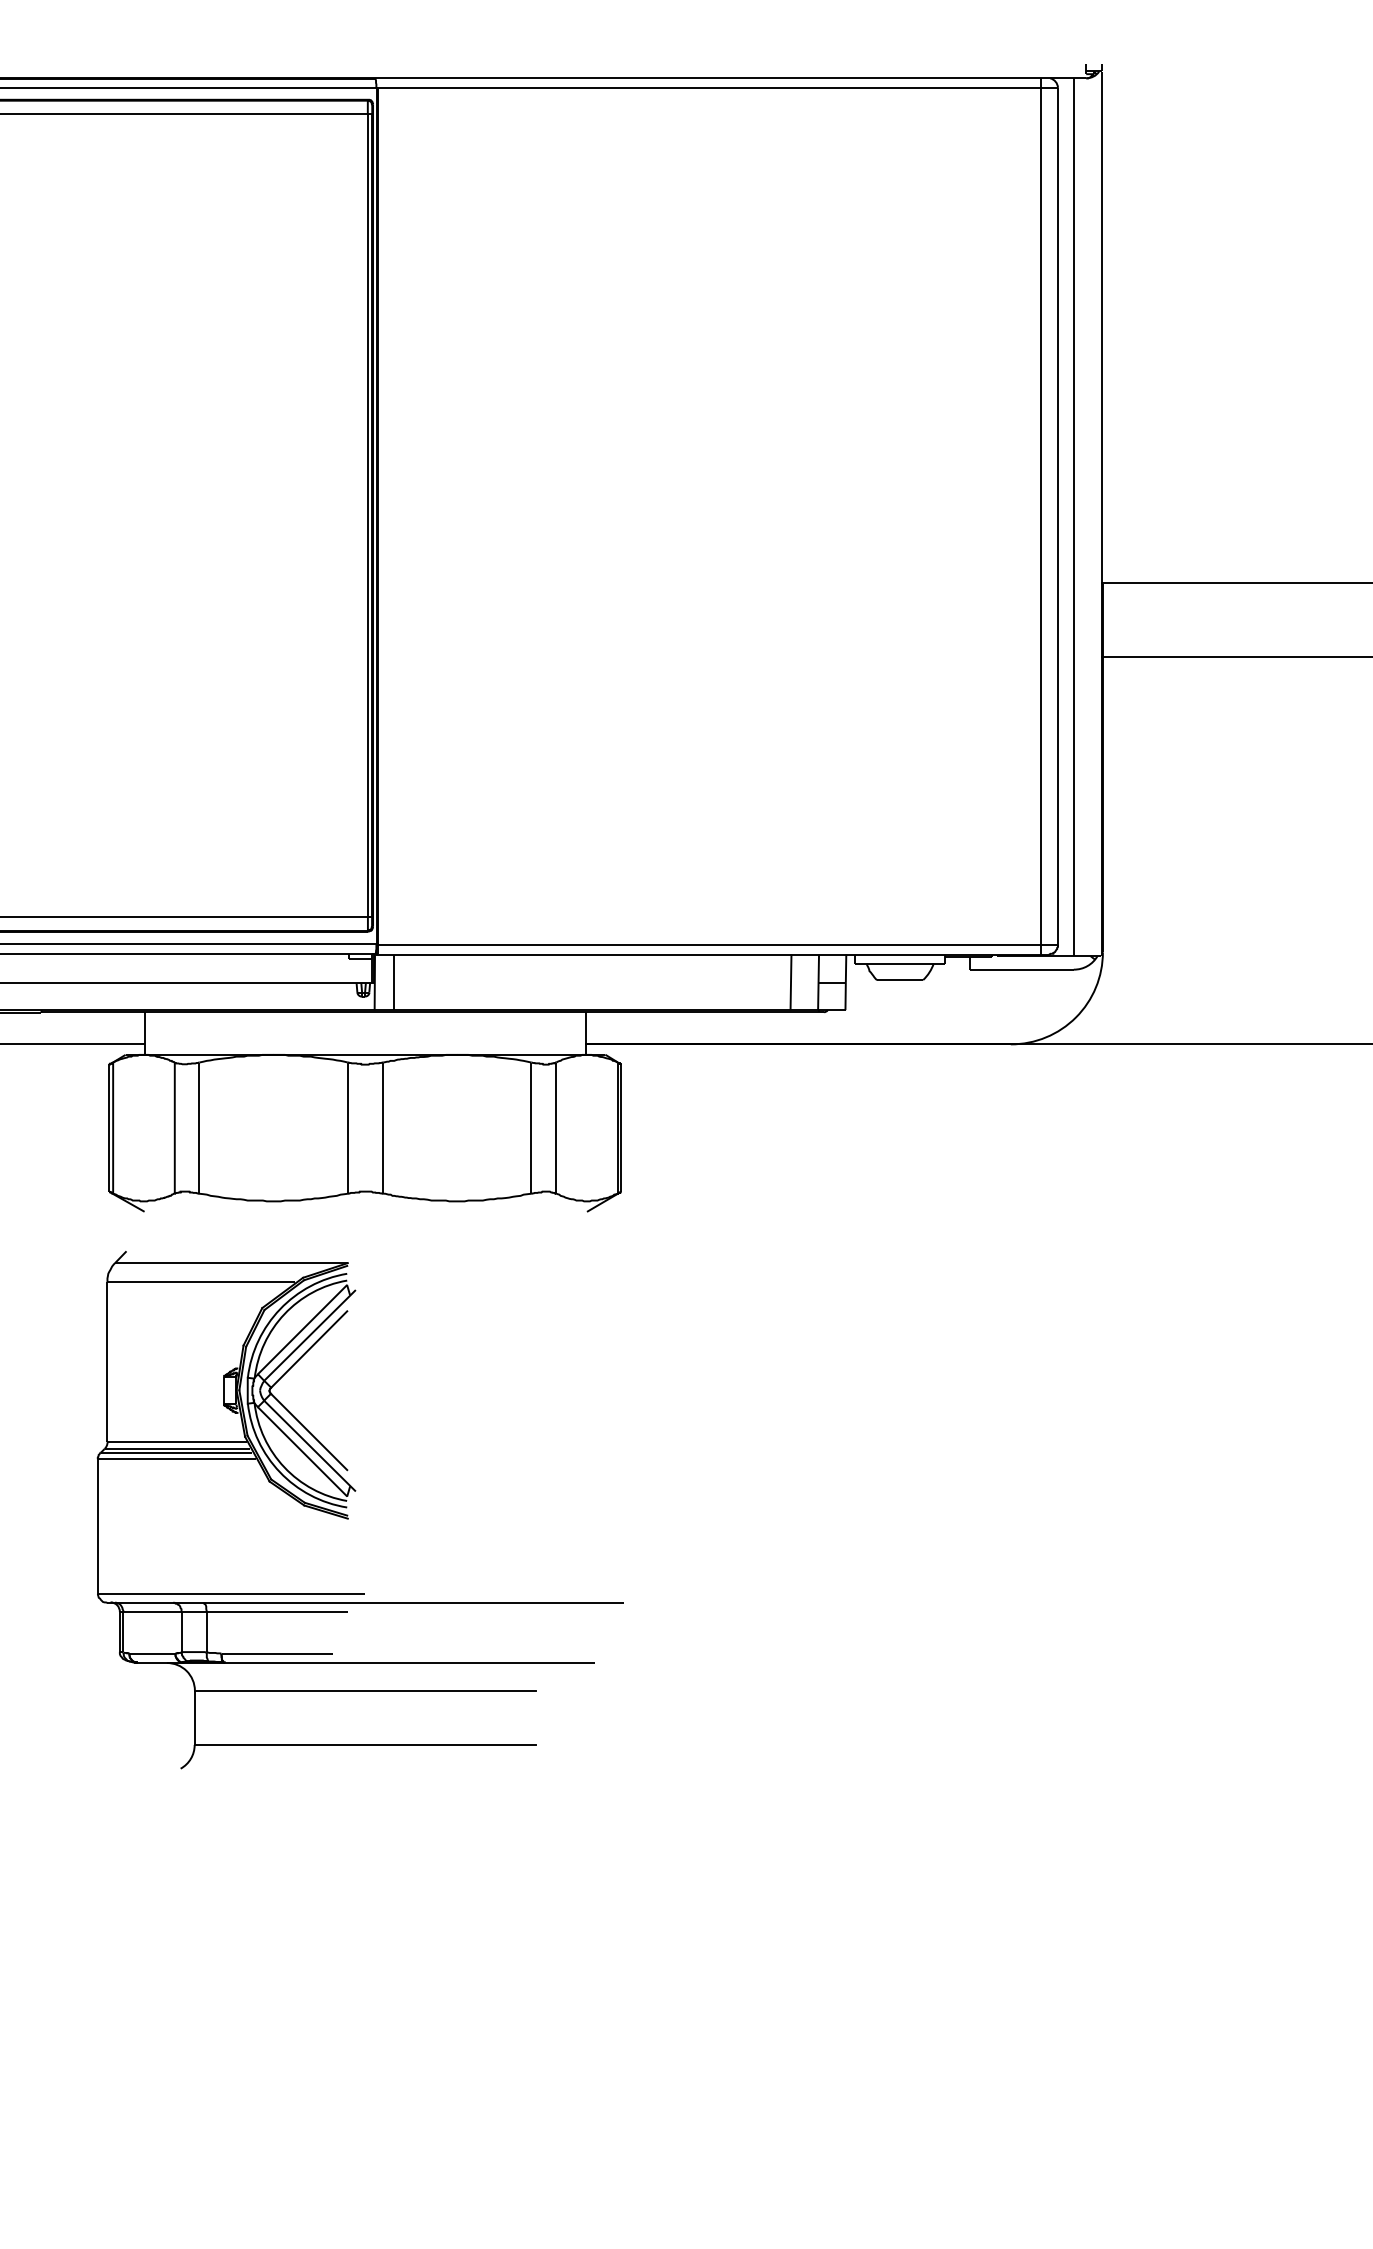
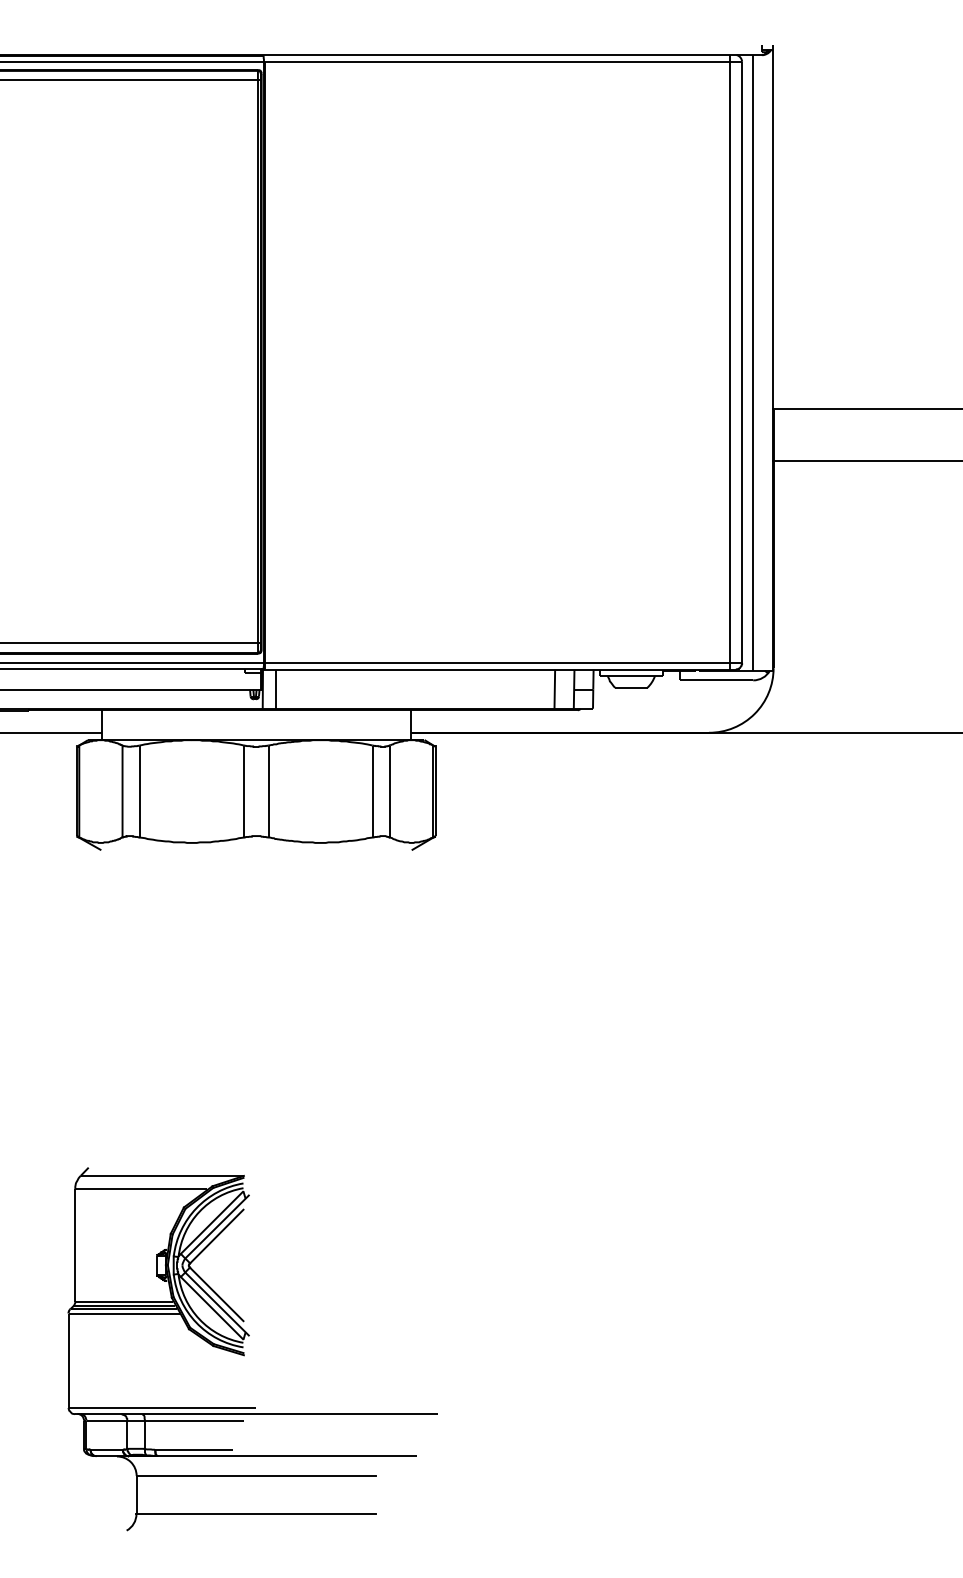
part: (348, 1515) -> (244, 1353), moved

